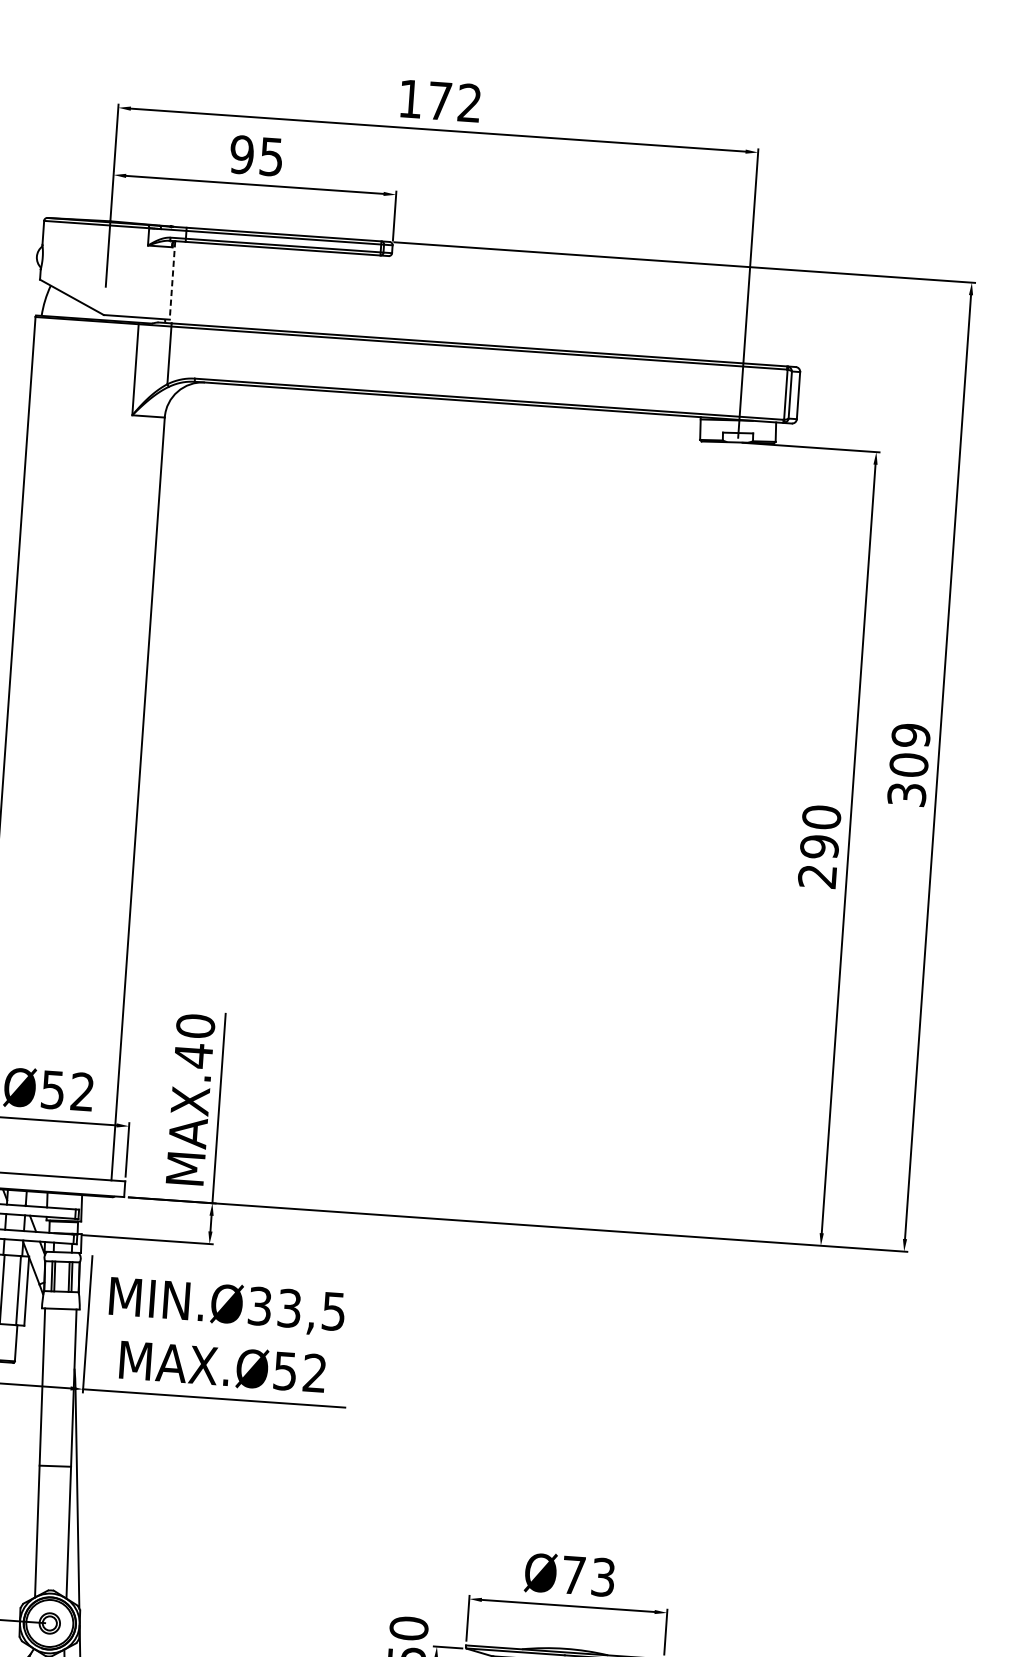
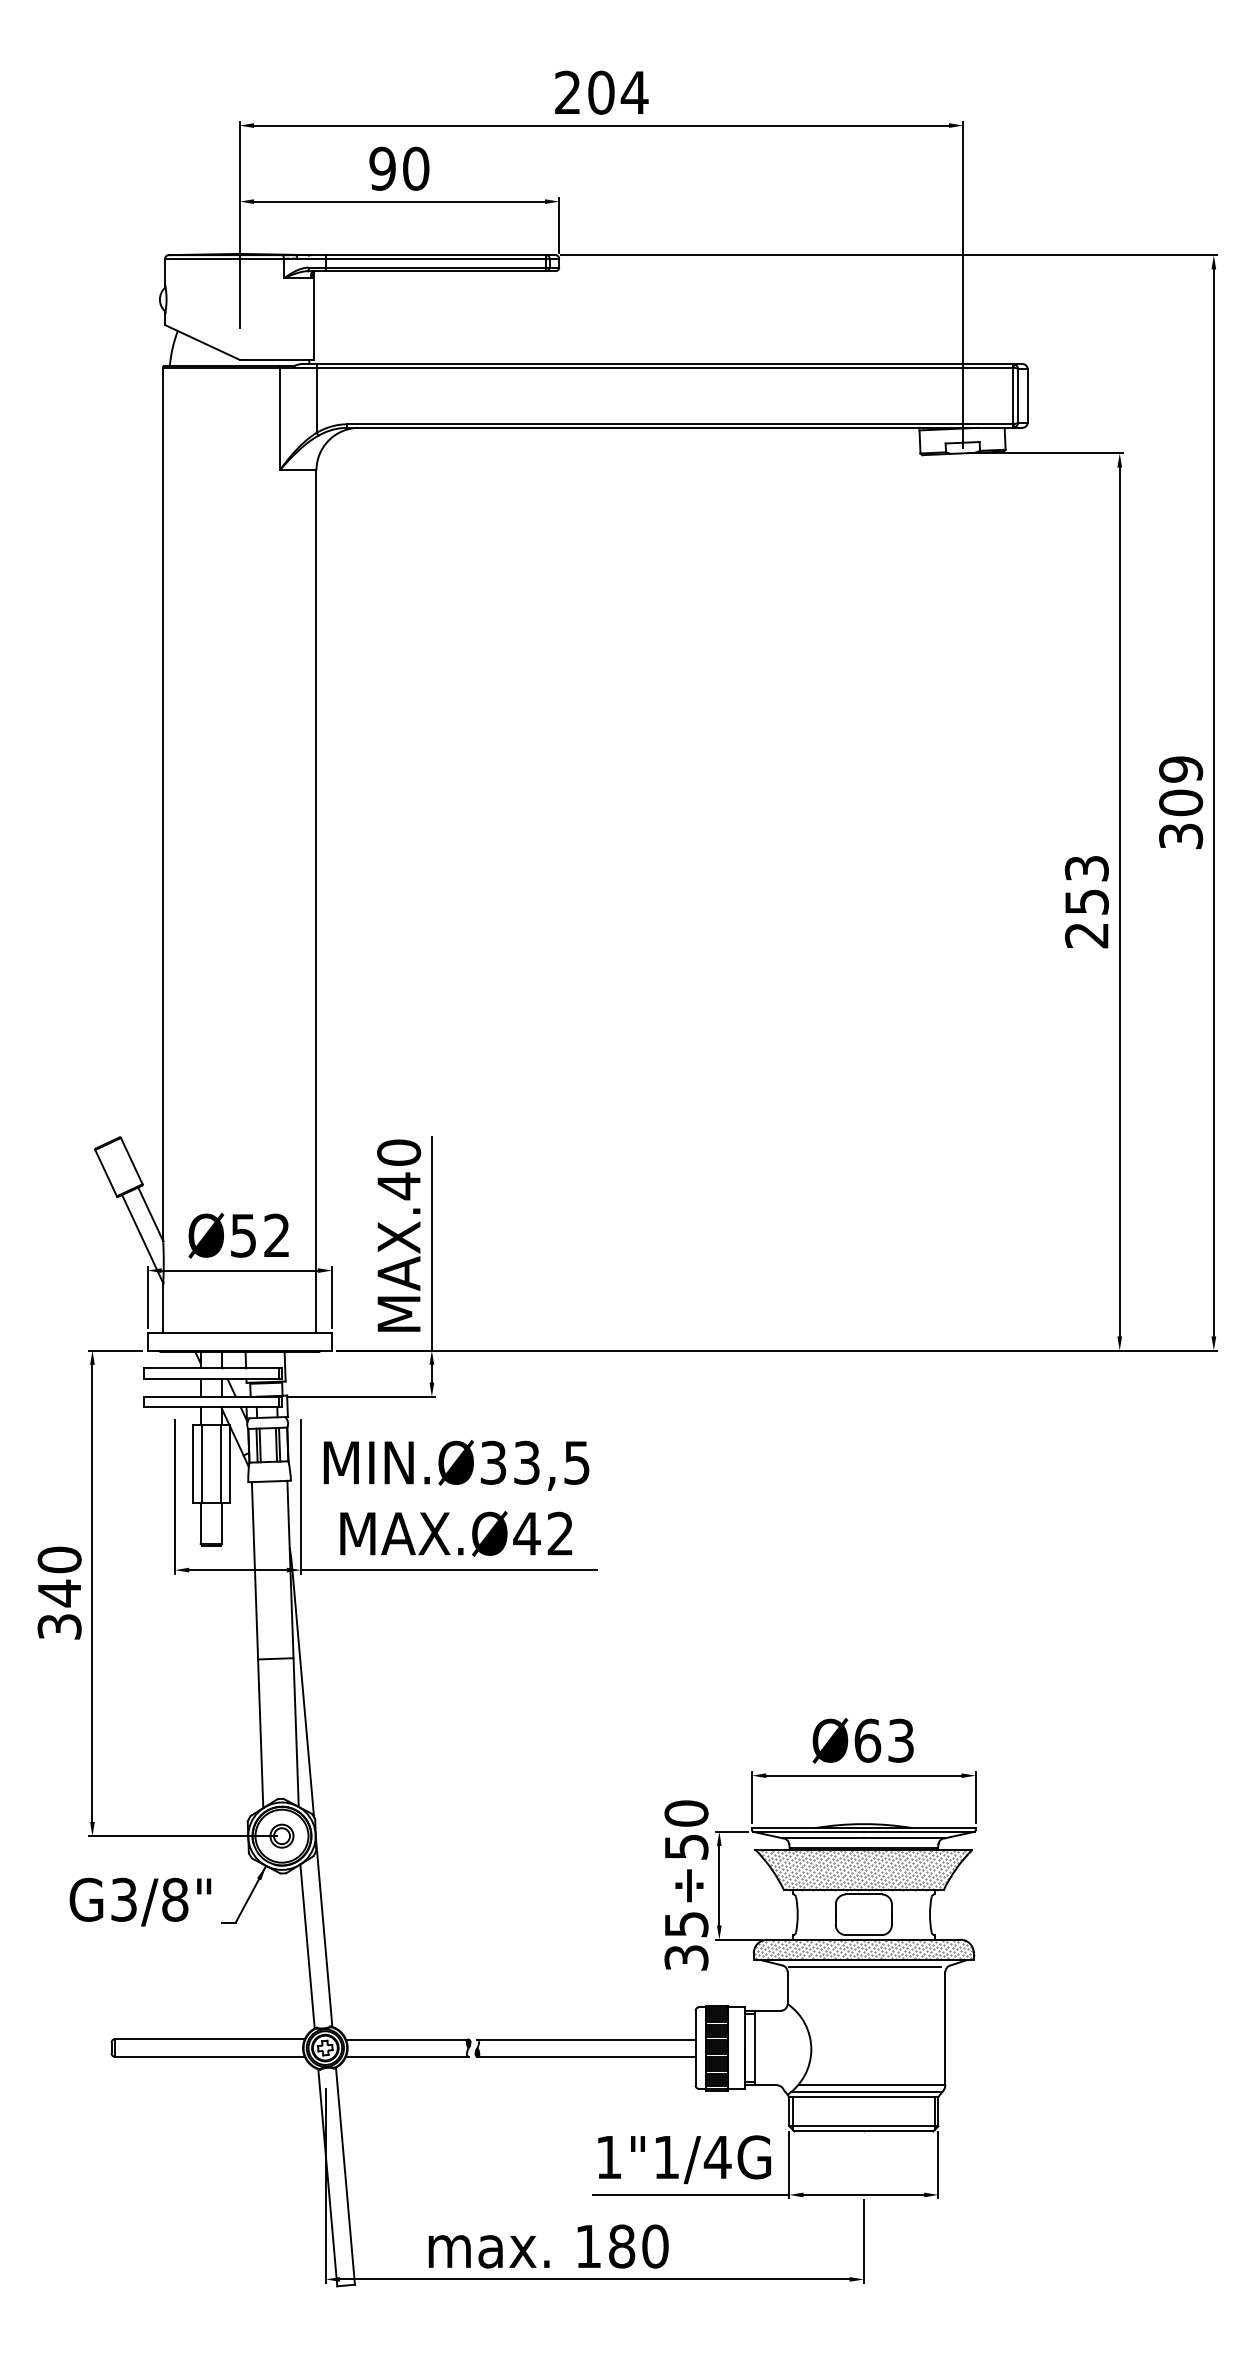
text: (440, 100) -> (601, 92), 172 -> 204
text: (271, 156) -> (416, 168), 95 -> 90
line: (172, 281) -> (314, 316), dashed -> solid
text: (820, 832) -> (1086, 885), 290 -> 253
text: (284, 1370) -> (526, 1533), MAX.Ø52 -> MAX.Ø42
text: (573, 1575) -> (867, 1740), Ø73 -> Ø63

